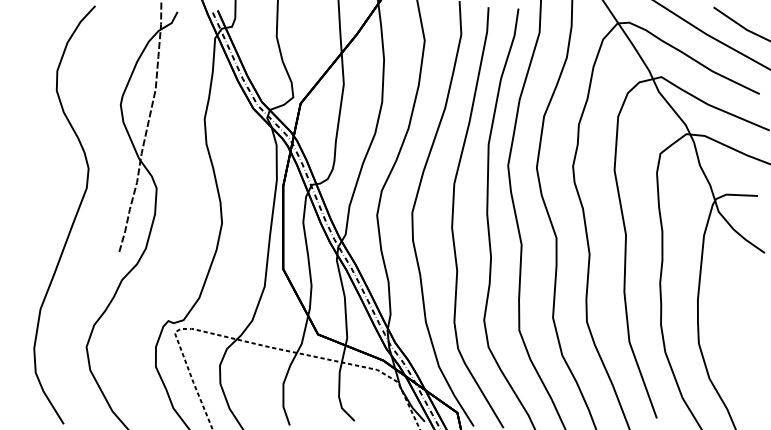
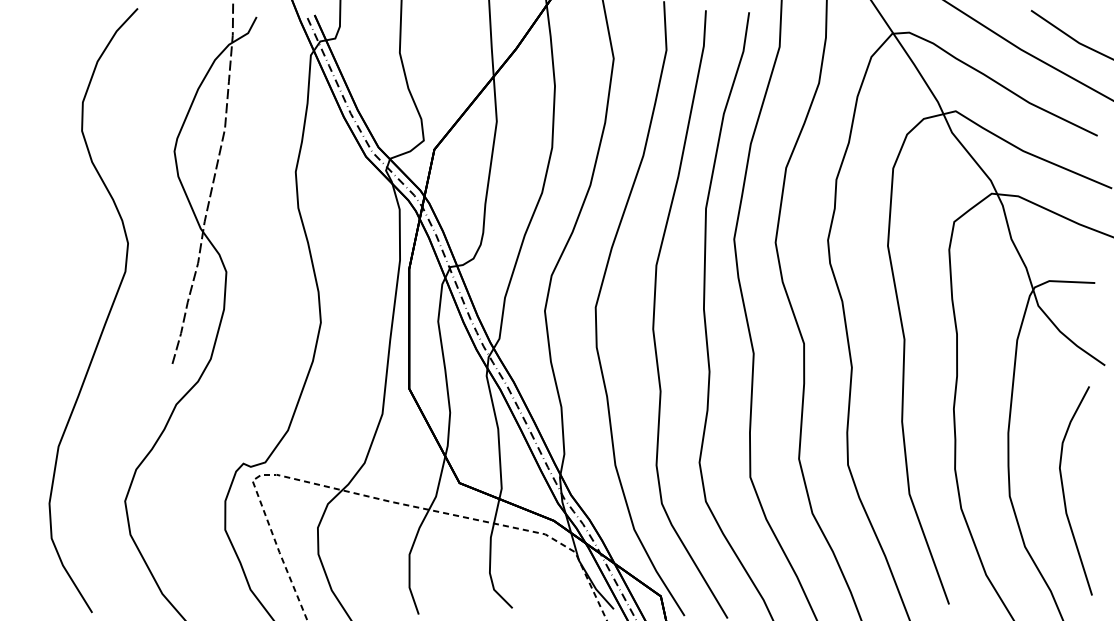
curve: (737, 342) -> (1065, 494), added

